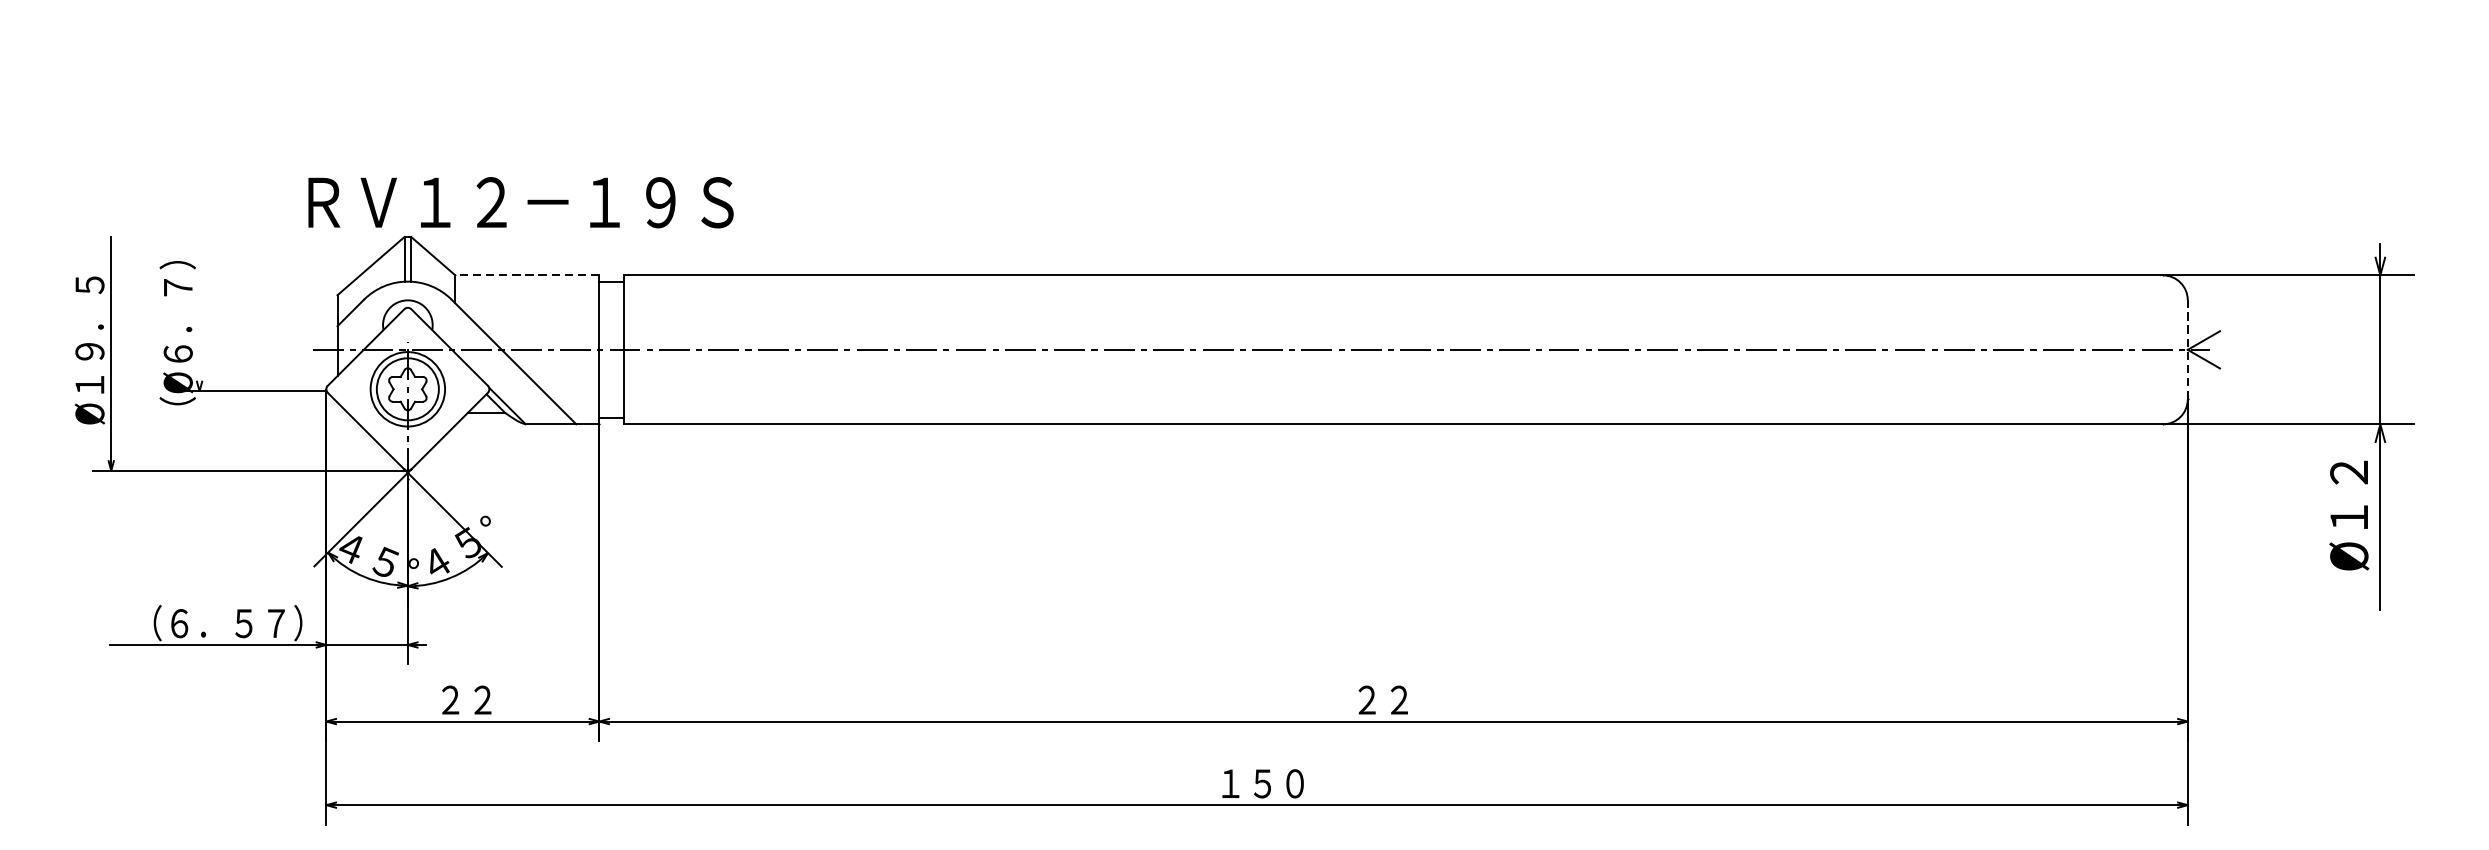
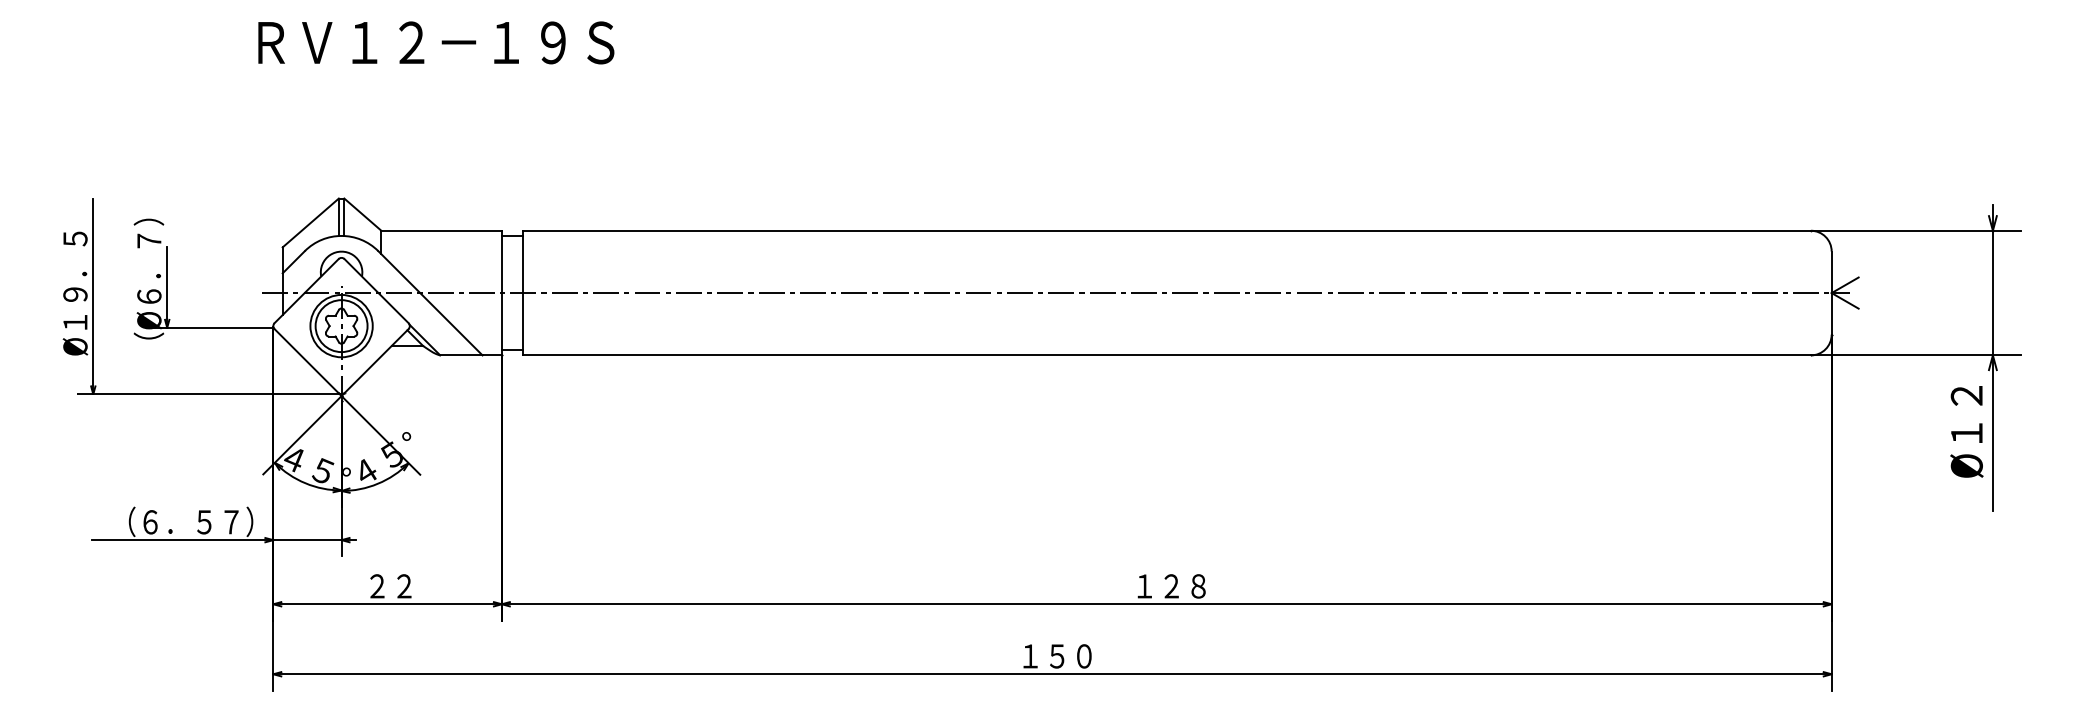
text: (521, 202) -> (436, 42), moved
line: (527, 275) -> (441, 230), dashed -> solid
line: (199, 343) -> (167, 287), added
line: (2187, 350) -> (1831, 293), dashed -> solid
text: (1399, 700) -> (1171, 586), ２２ -> １２８

